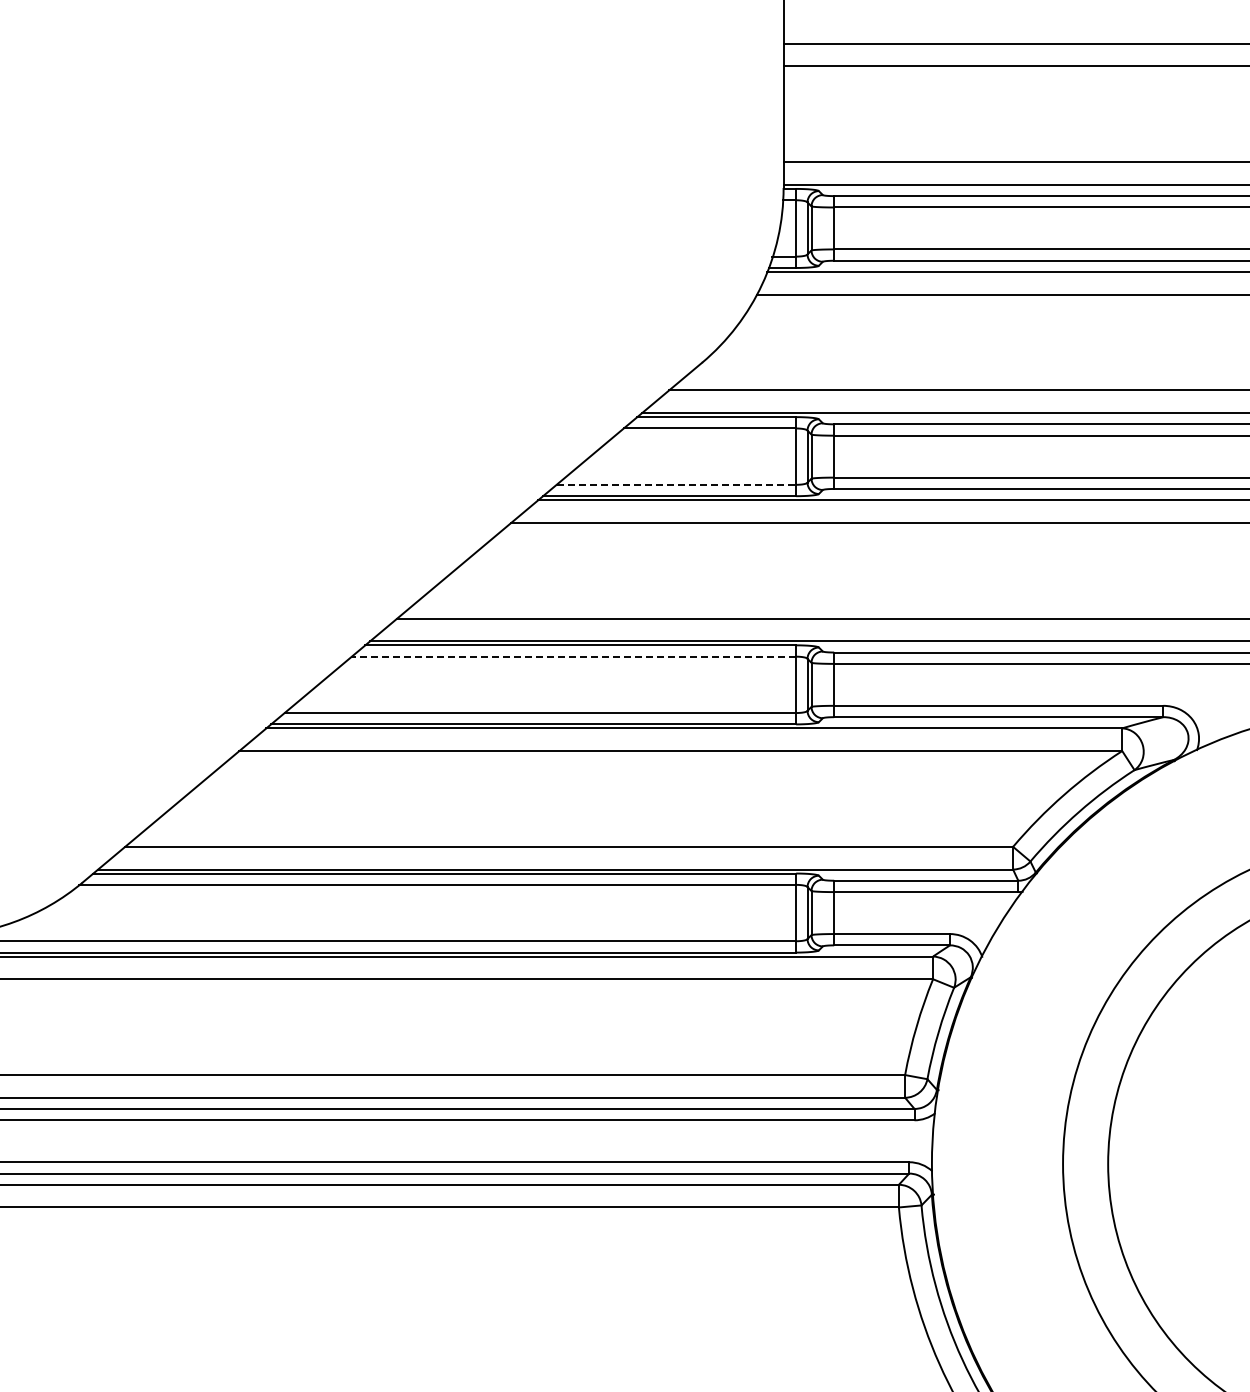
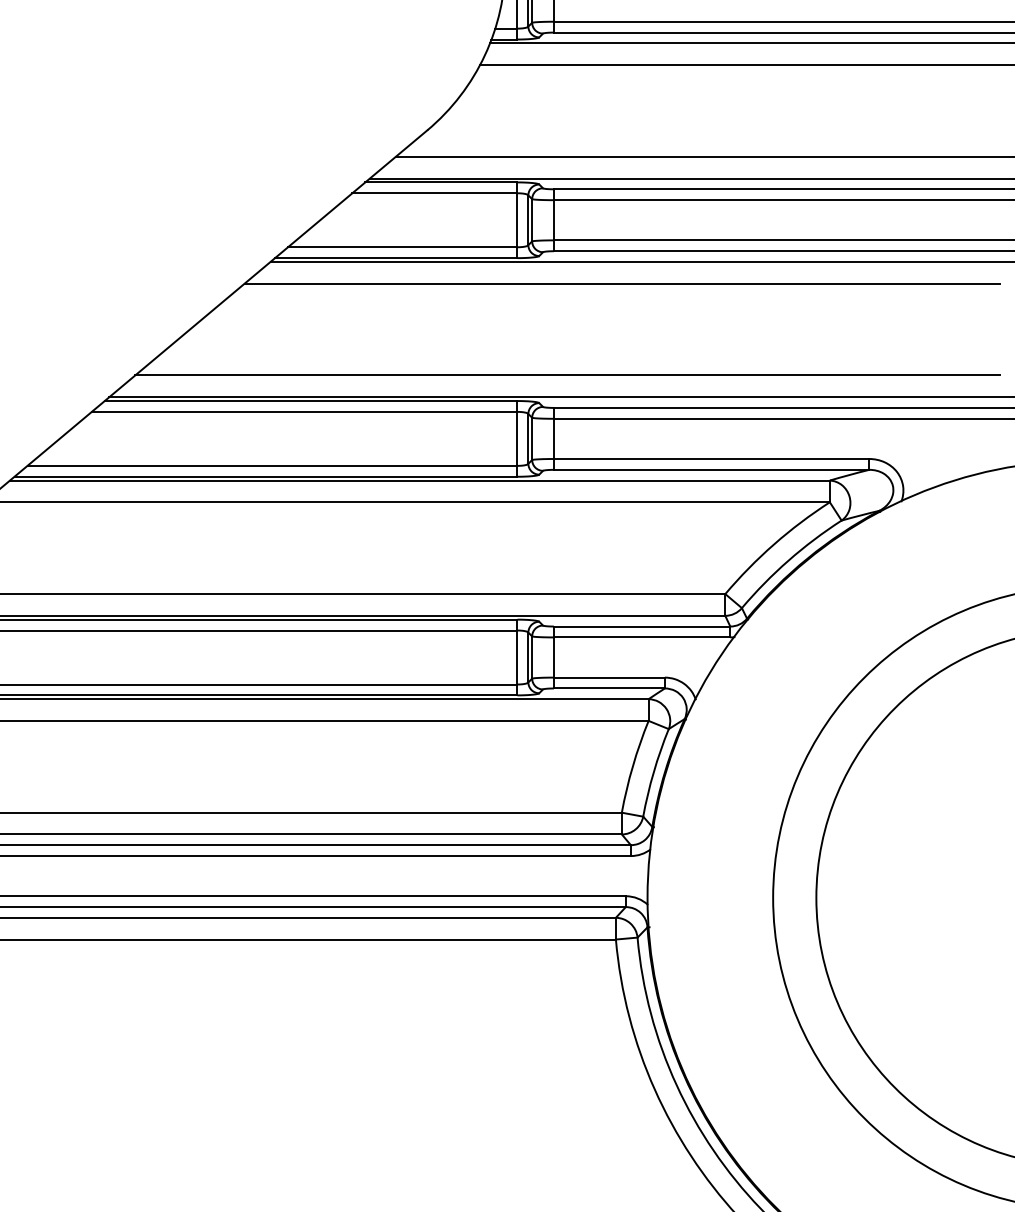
line: (676, 484) -> (402, 246), dashed -> solid
line: (573, 656) -> (304, 411), dashed -> solid

